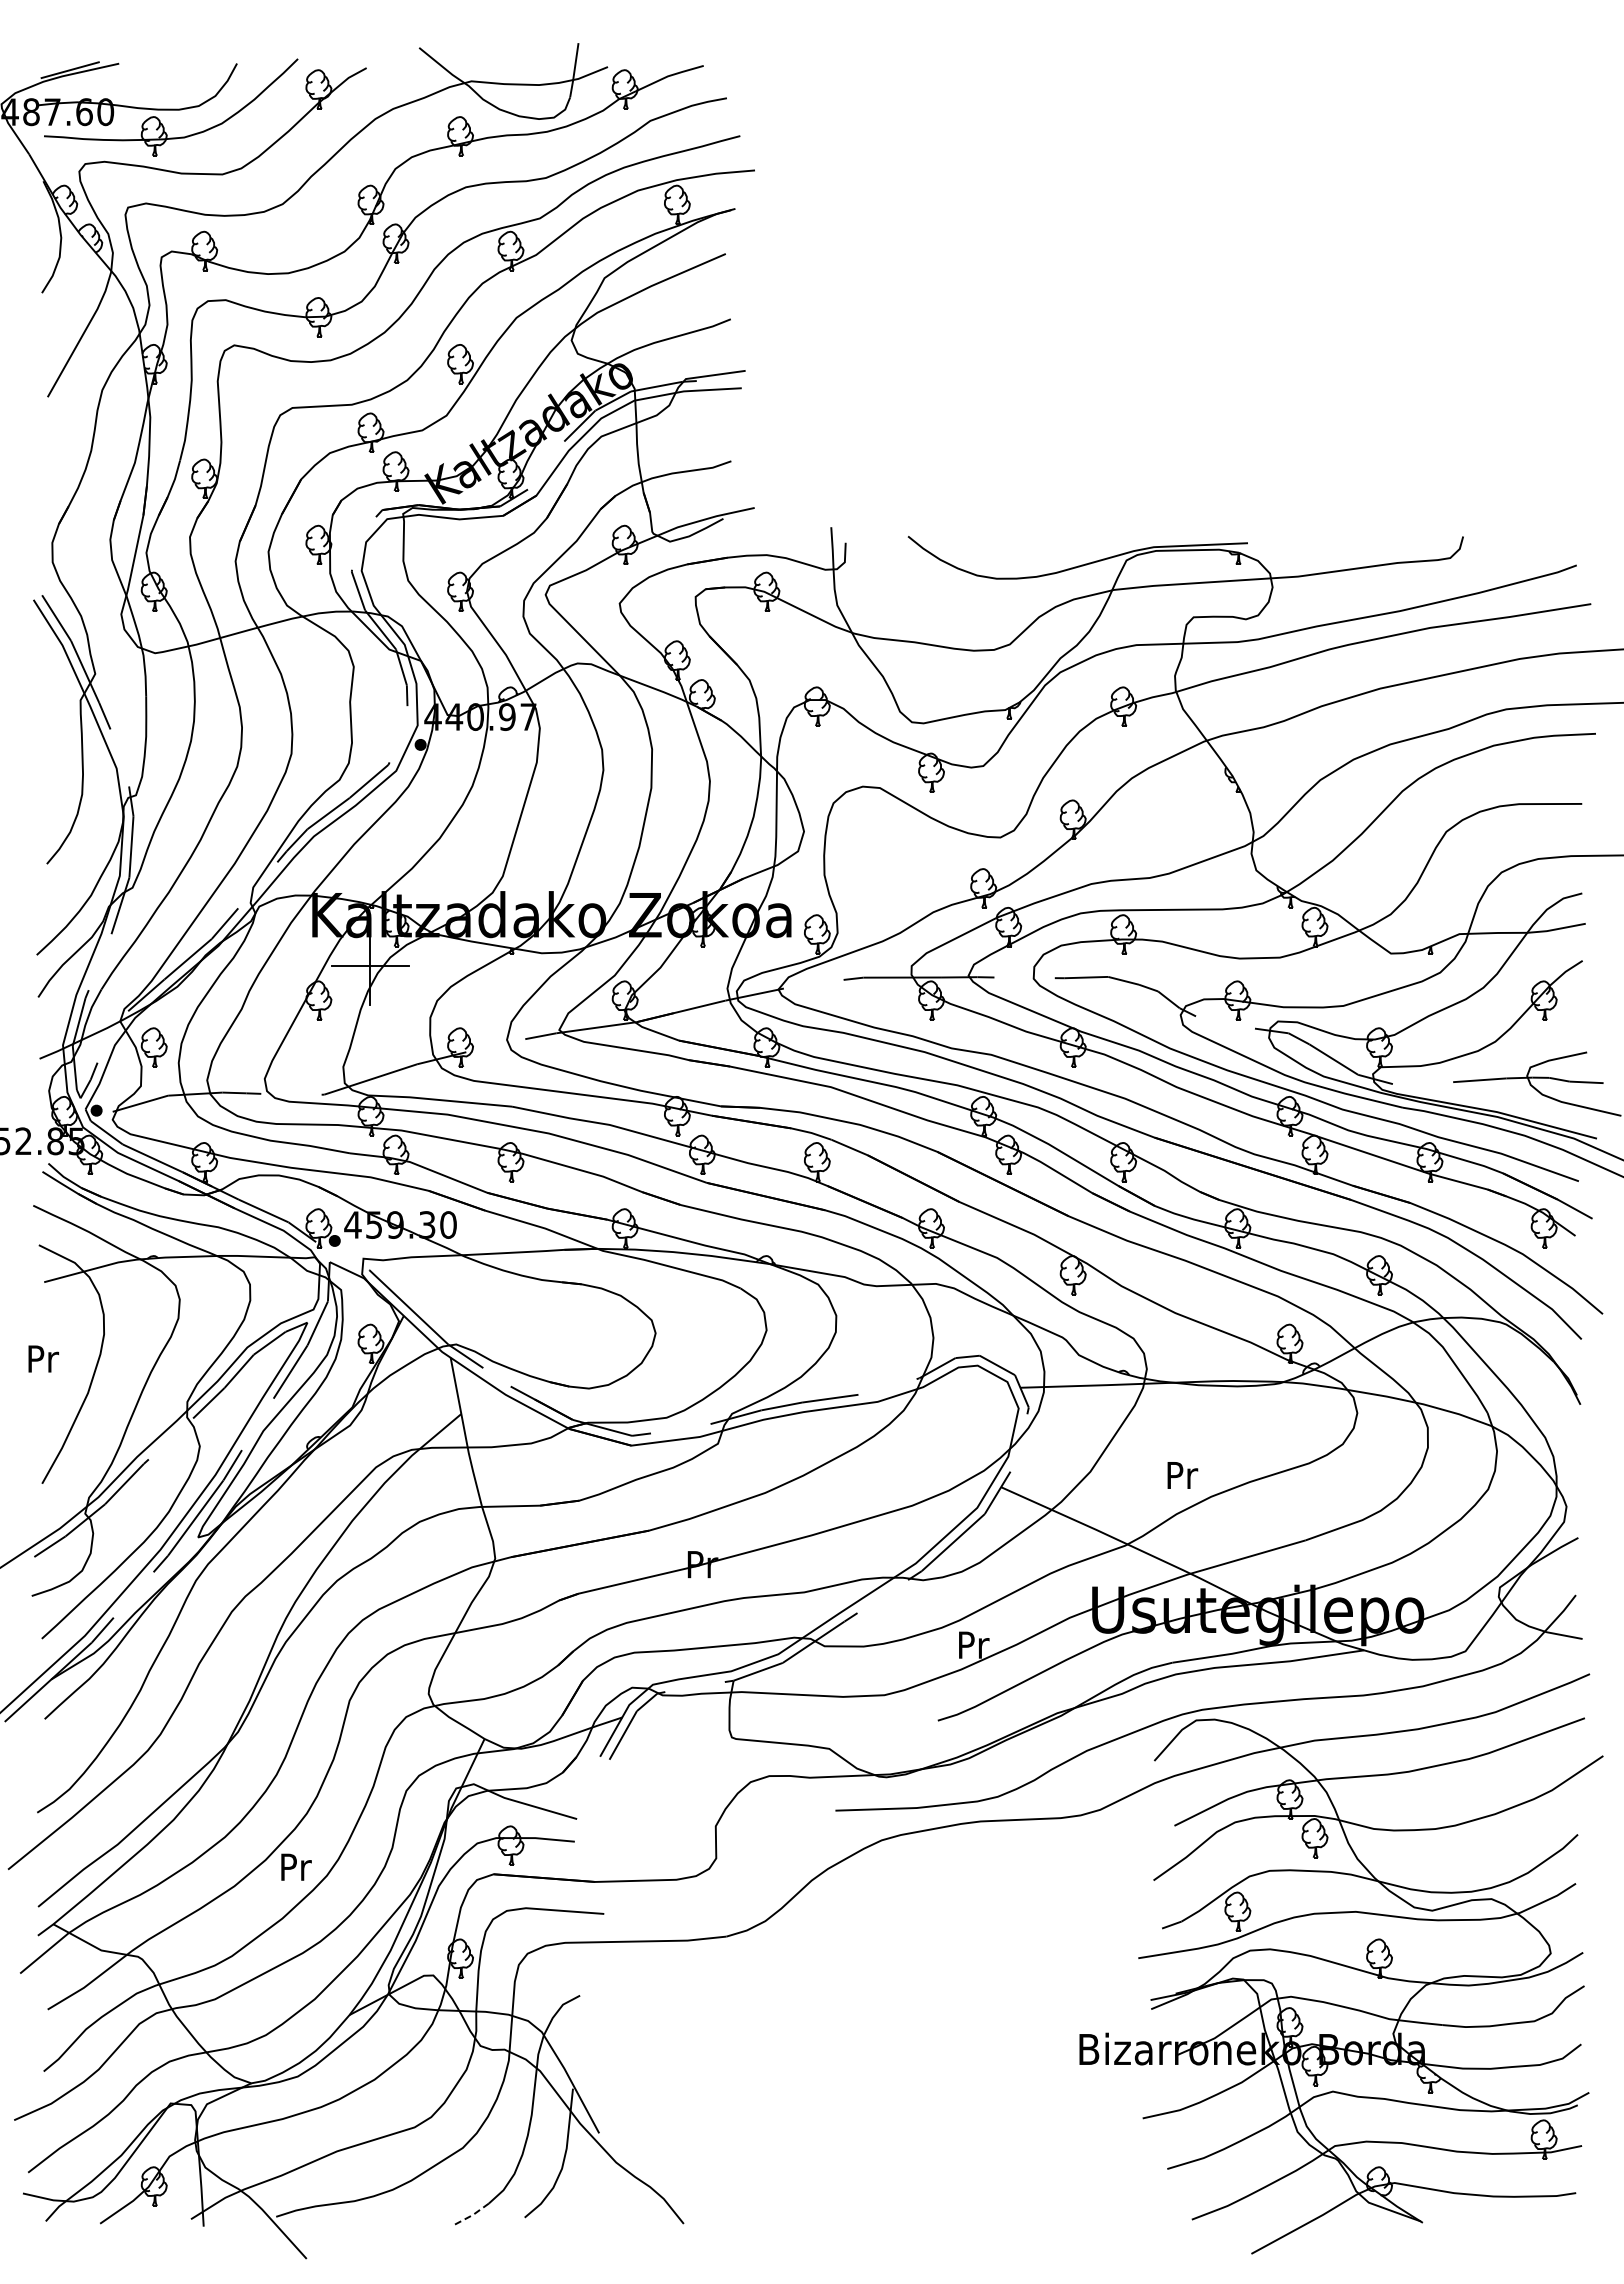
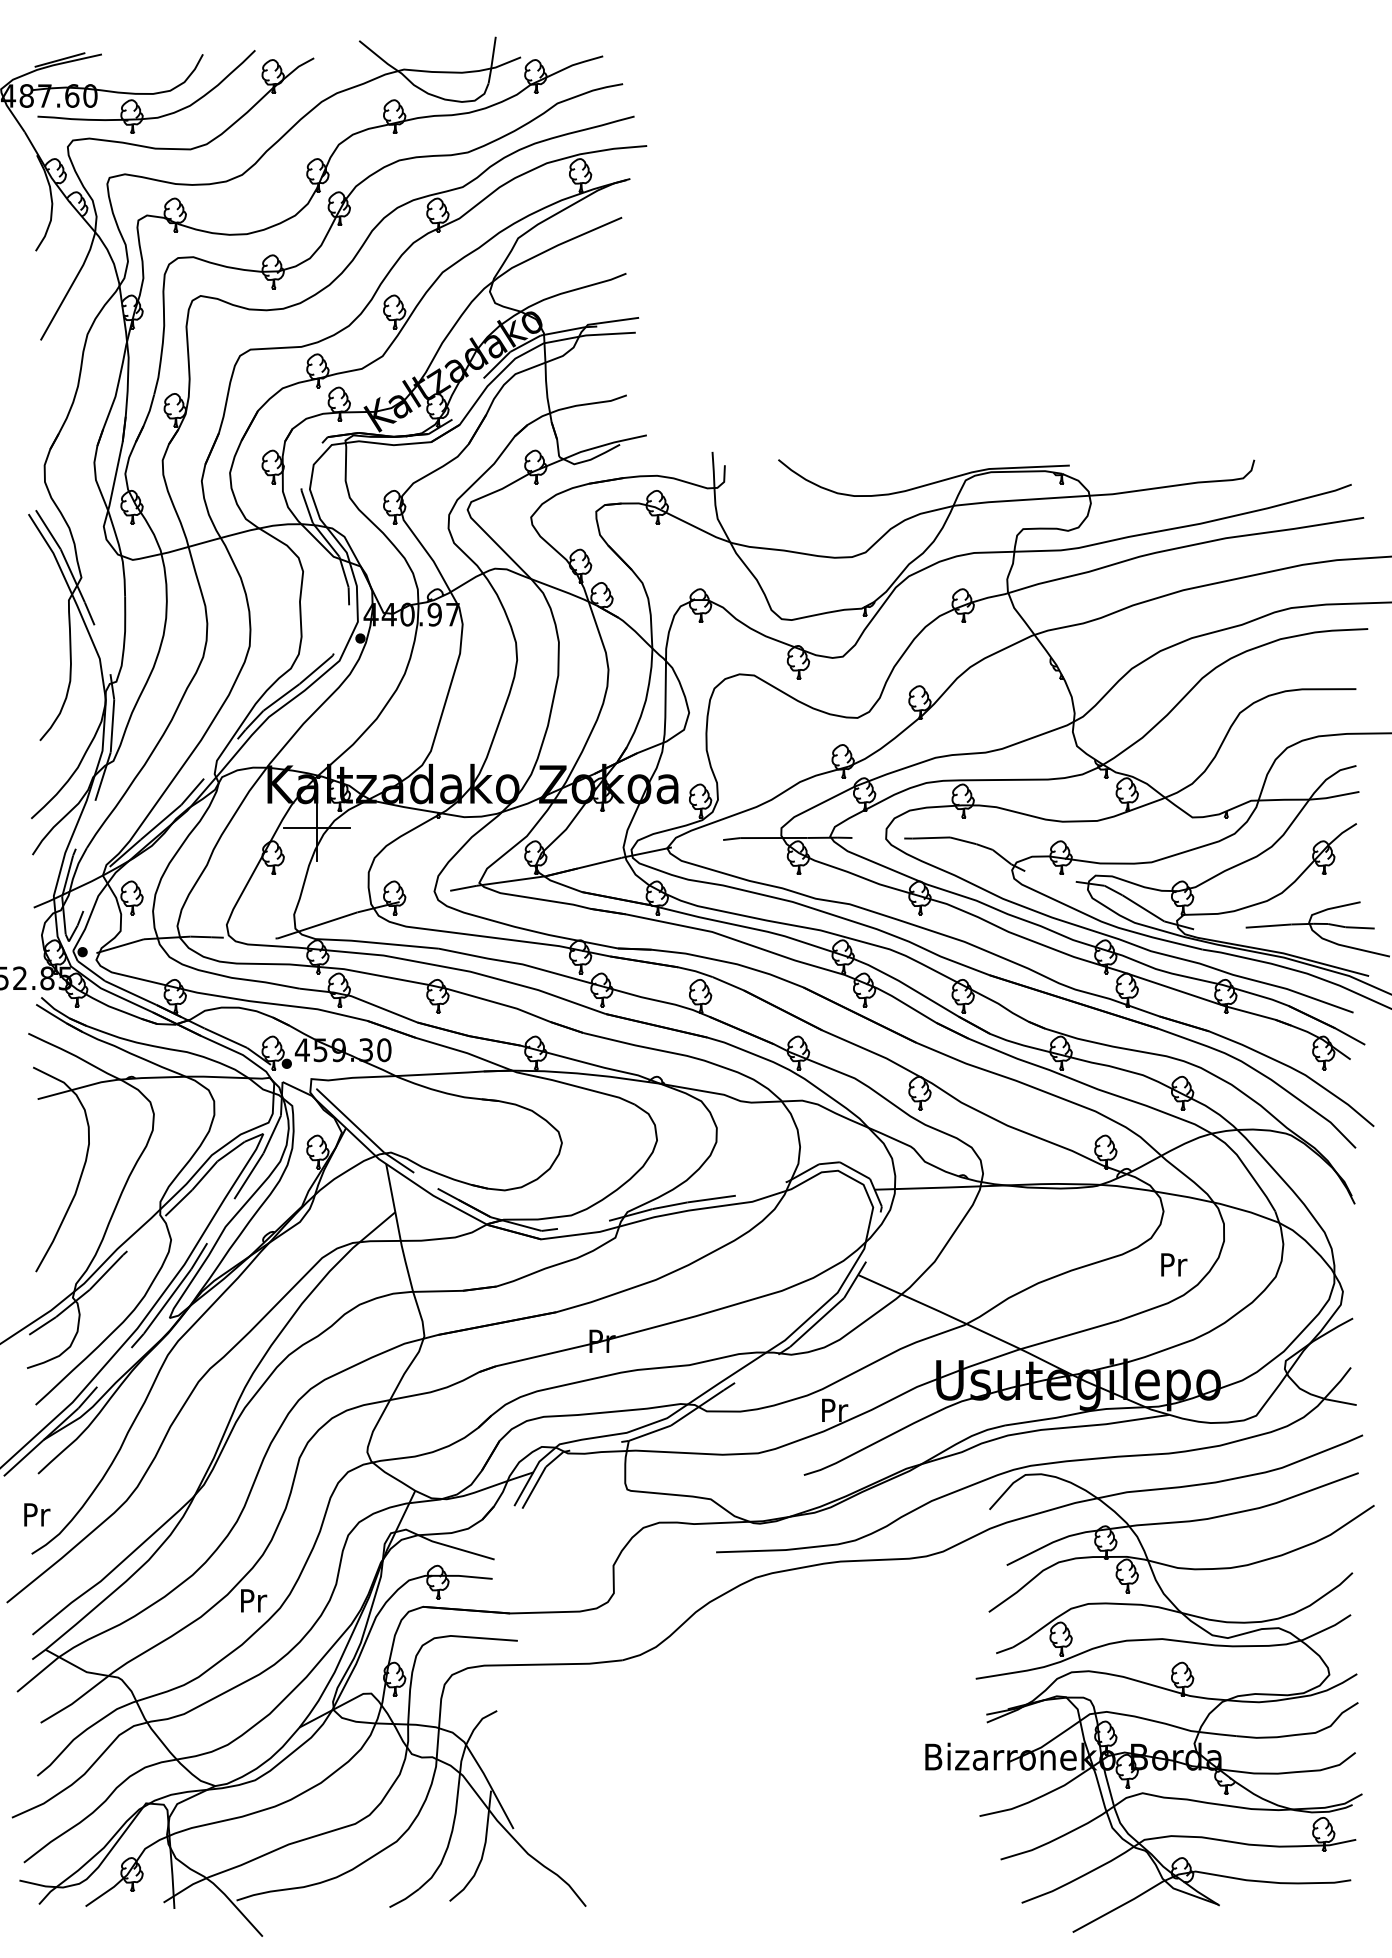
text: (43, 1358) -> (37, 1514), moved
text: (1182, 1475) -> (1174, 1264), moved
line: (473, 2214) -> (405, 1898), dashed -> solid

